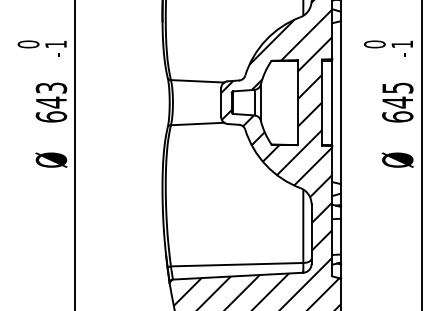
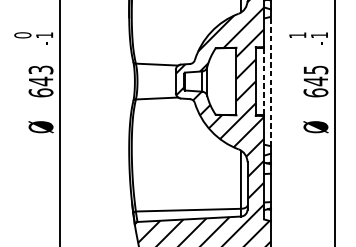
text: (374, 44) -> (297, 35), 0 -> 1
line: (332, 102) -> (264, 81), solid -> dashed
line: (341, 102) -> (271, 81), solid -> dashed

